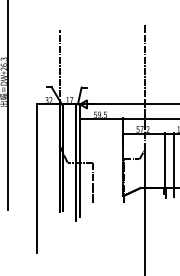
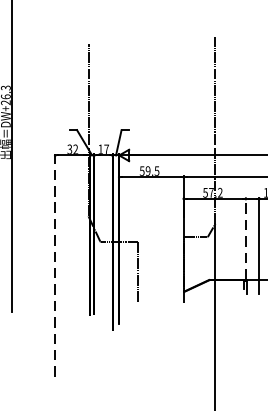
line: (165, 159) -> (246, 237), solid -> dashed
line: (37, 178) -> (55, 265), solid -> dashed

